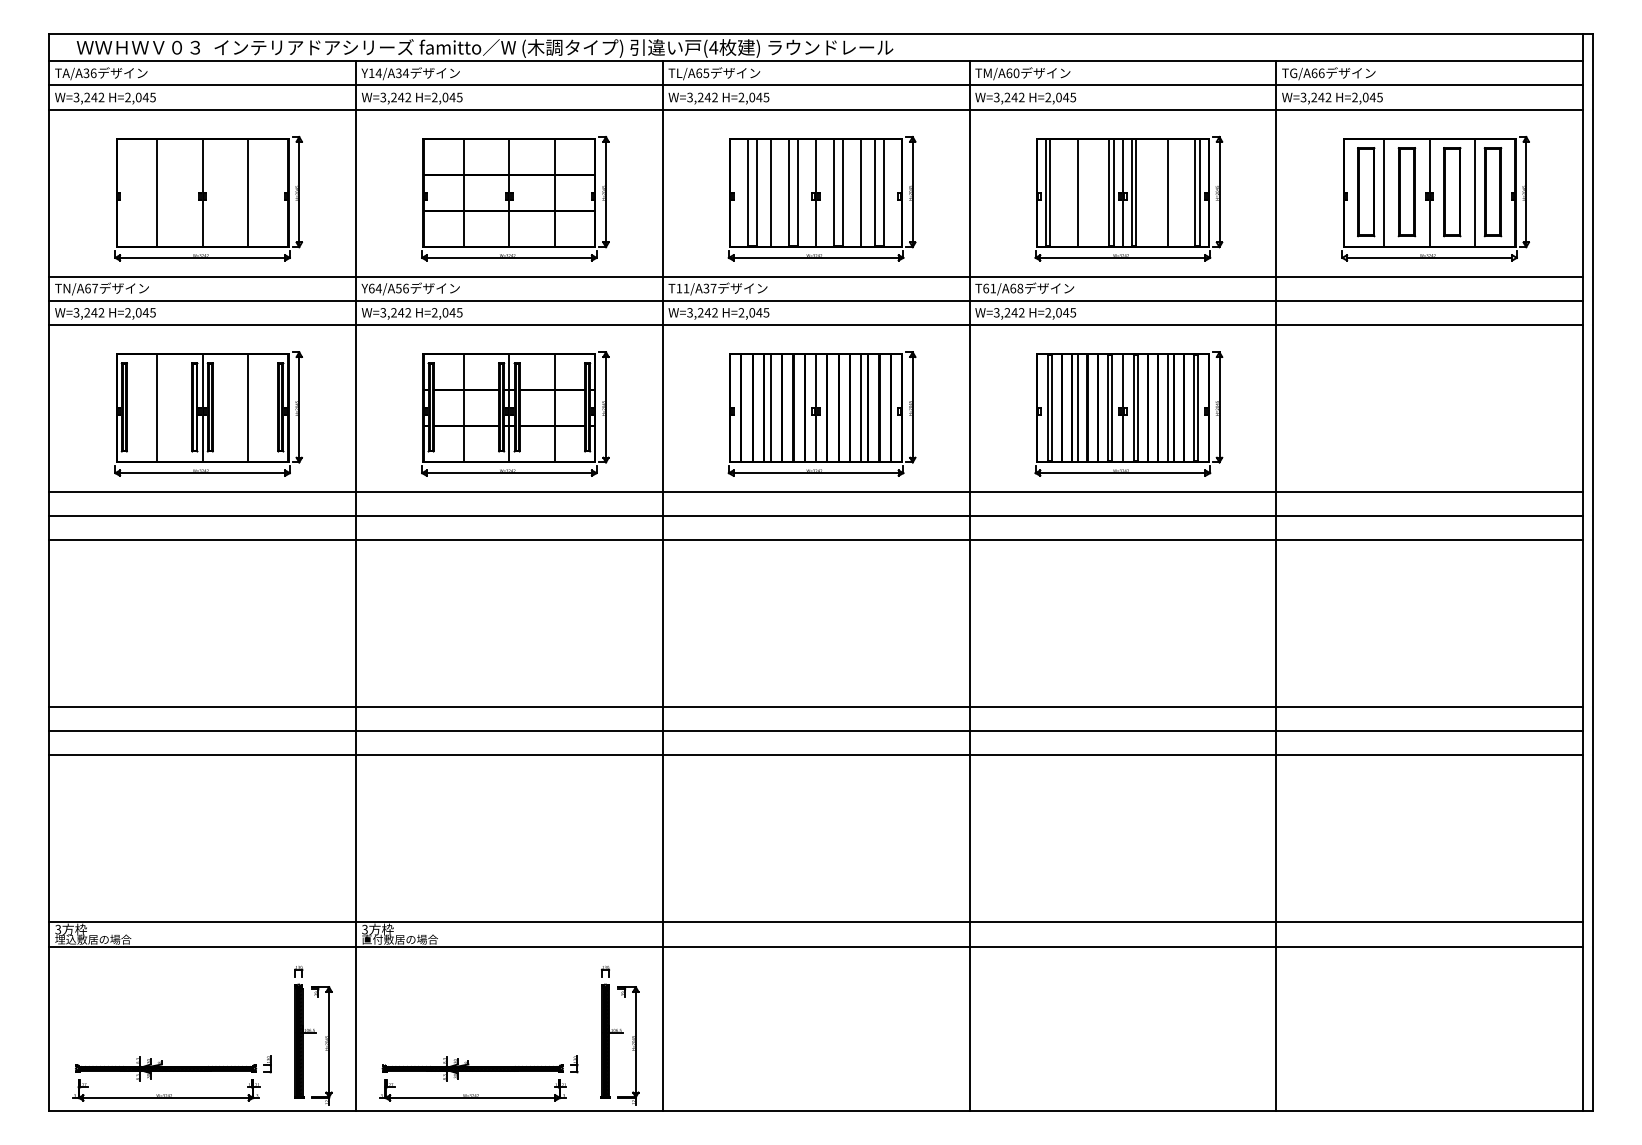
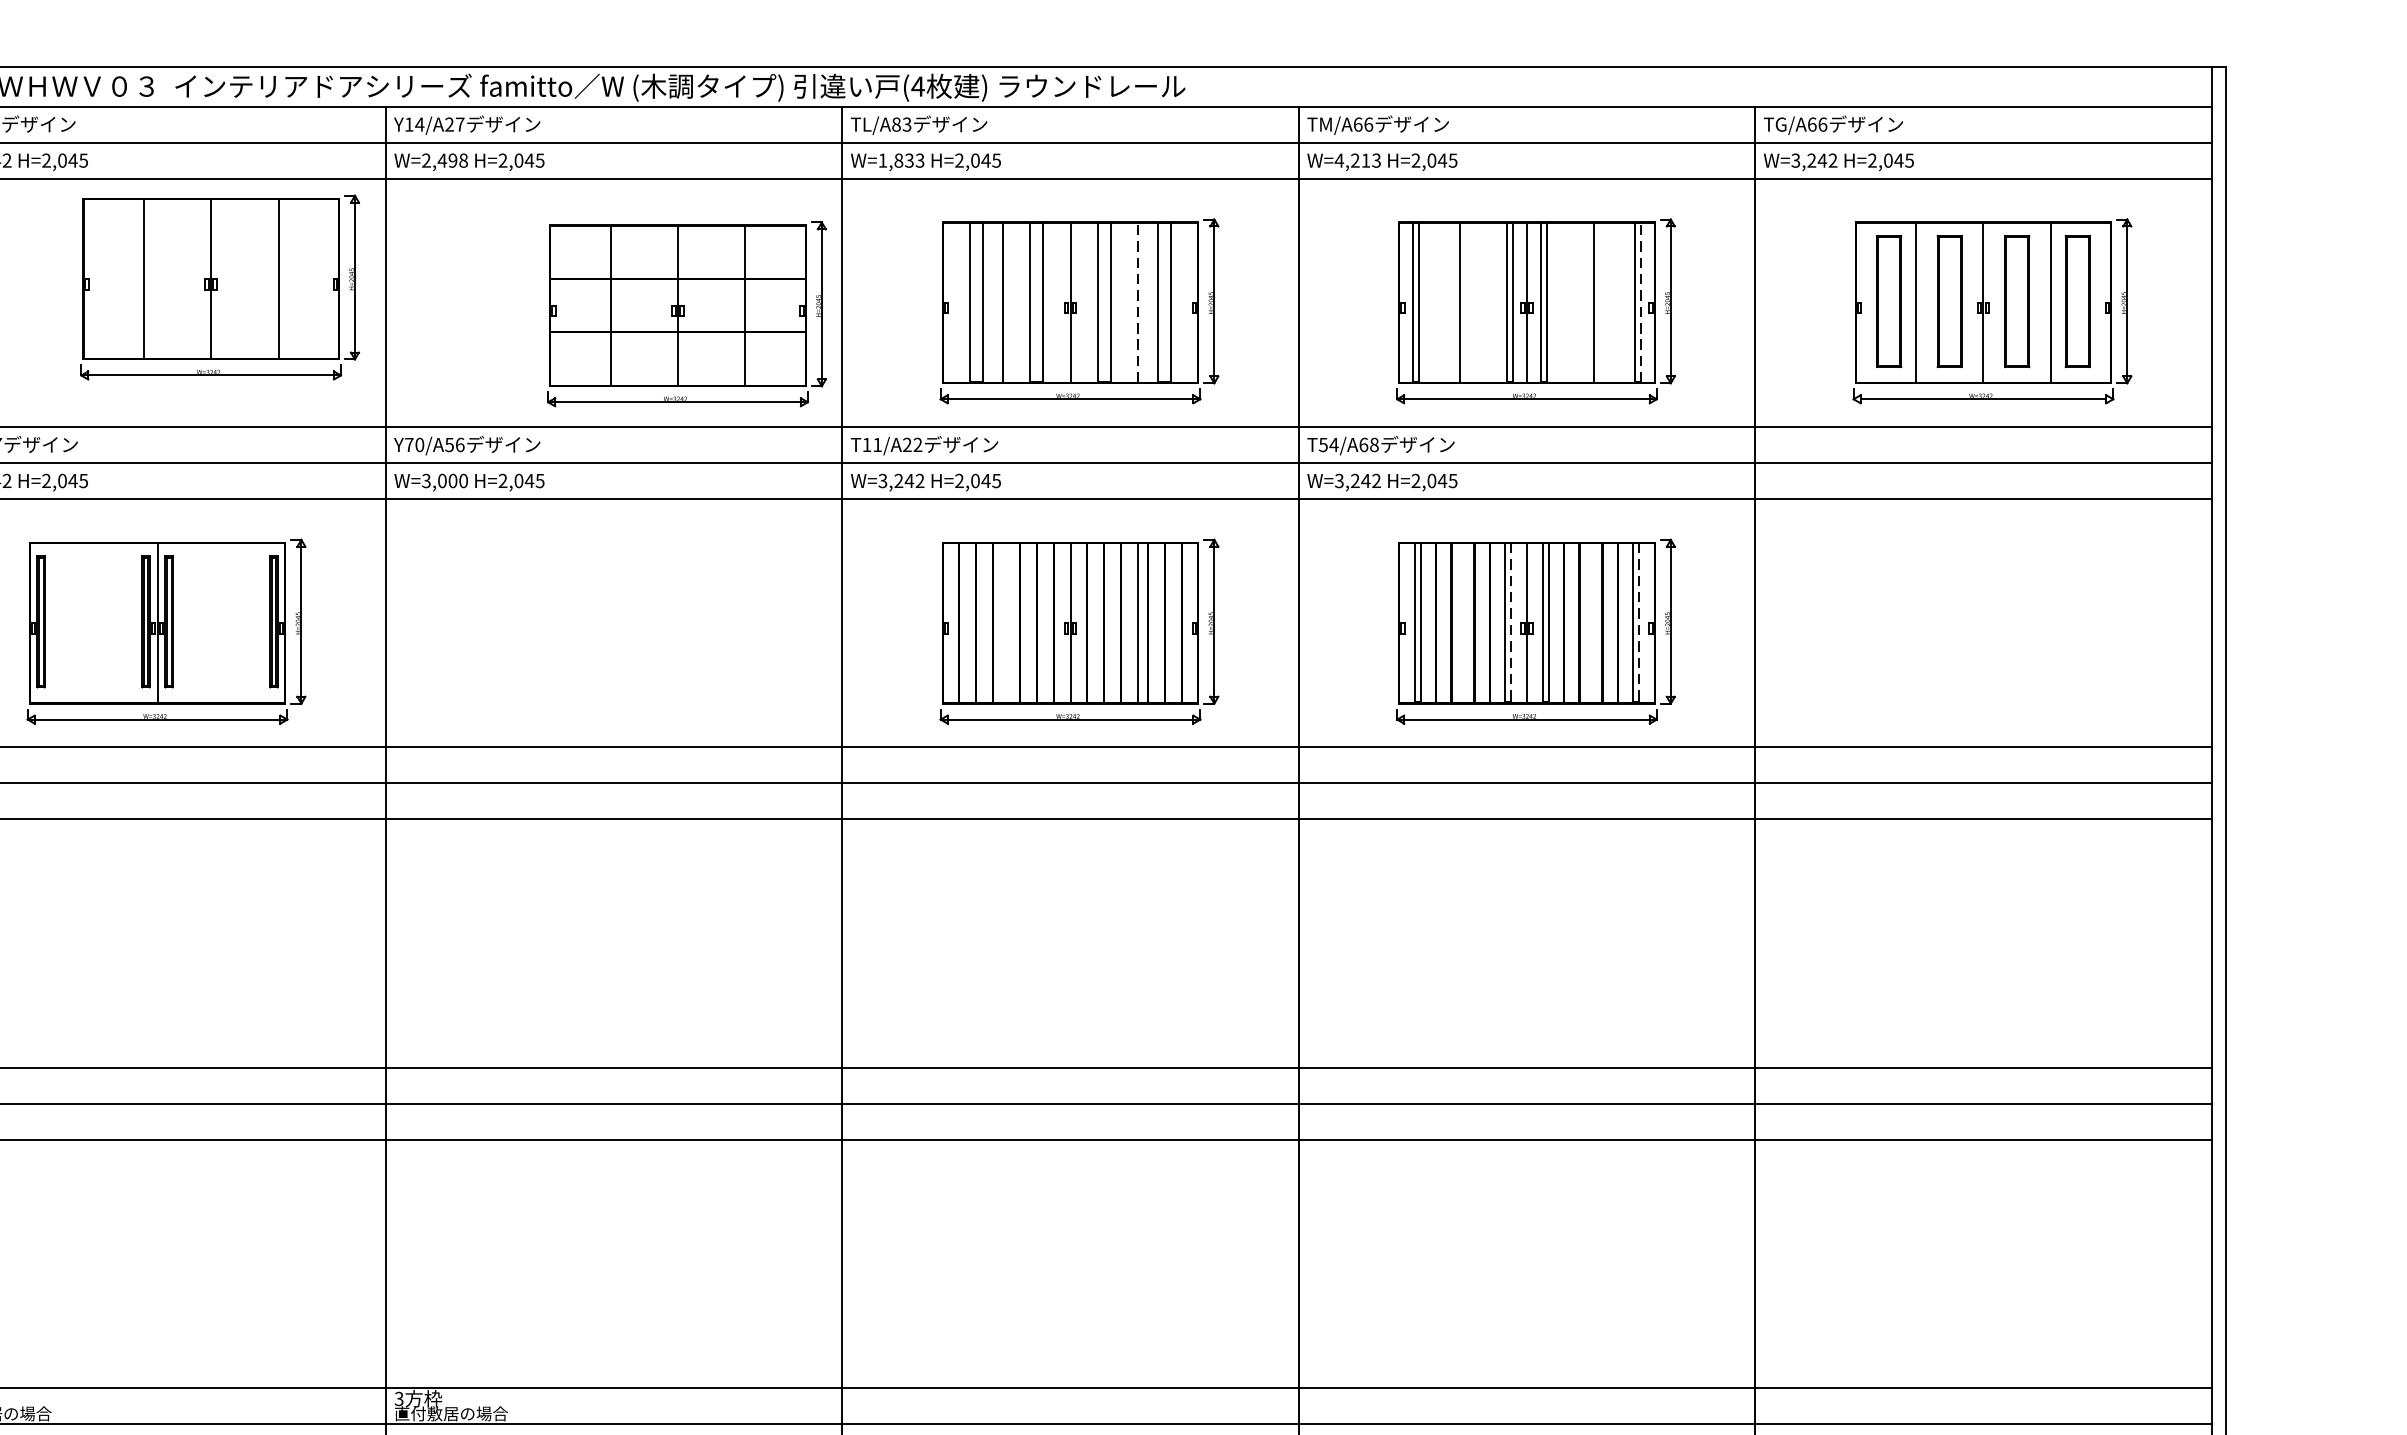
text: (702, 72) -> (901, 123), TL/A65 -> TL/A83
text: (1016, 72) -> (1368, 123), TM/A60 -> TM/A66
text: (402, 73) -> (455, 124), Y14/A34 -> Y14/A27
text: (395, 97) -> (444, 160), W=3,242 -> W=2,498
text: (702, 97) -> (901, 160), W=3,242 -> W=1,833
text: (1008, 97) -> (1356, 160), W=3,242 -> W=4,213
line: (861, 192) -> (1138, 301), solid -> dashed
line: (1199, 192) -> (1641, 301), solid -> dashed
part: (208, 198) -> (219, 287), moved
part: (515, 198) -> (687, 313), moved
text: (374, 288) -> (413, 444), Y64/A56 -> Y70/A56
text: (709, 288) -> (911, 444), T11/A37 -> T11/A22
text: (989, 288) -> (1328, 444), T61/A68 -> T54/A68
text: (401, 312) -> (453, 480), W=3,242 -> W=3,000
line: (157, 407) -> (90, 621), removed
line: (247, 407) -> (224, 621), removed
line: (770, 407) -> (1002, 621), removed
line: (1077, 407) -> (1459, 621), removed
line: (1168, 407) -> (1594, 621), removed
line: (1112, 408) -> (1511, 623), solid -> dashed
line: (1198, 408) -> (1639, 623), solid -> dashed
part: (515, 413) -> (623, 630), removed

